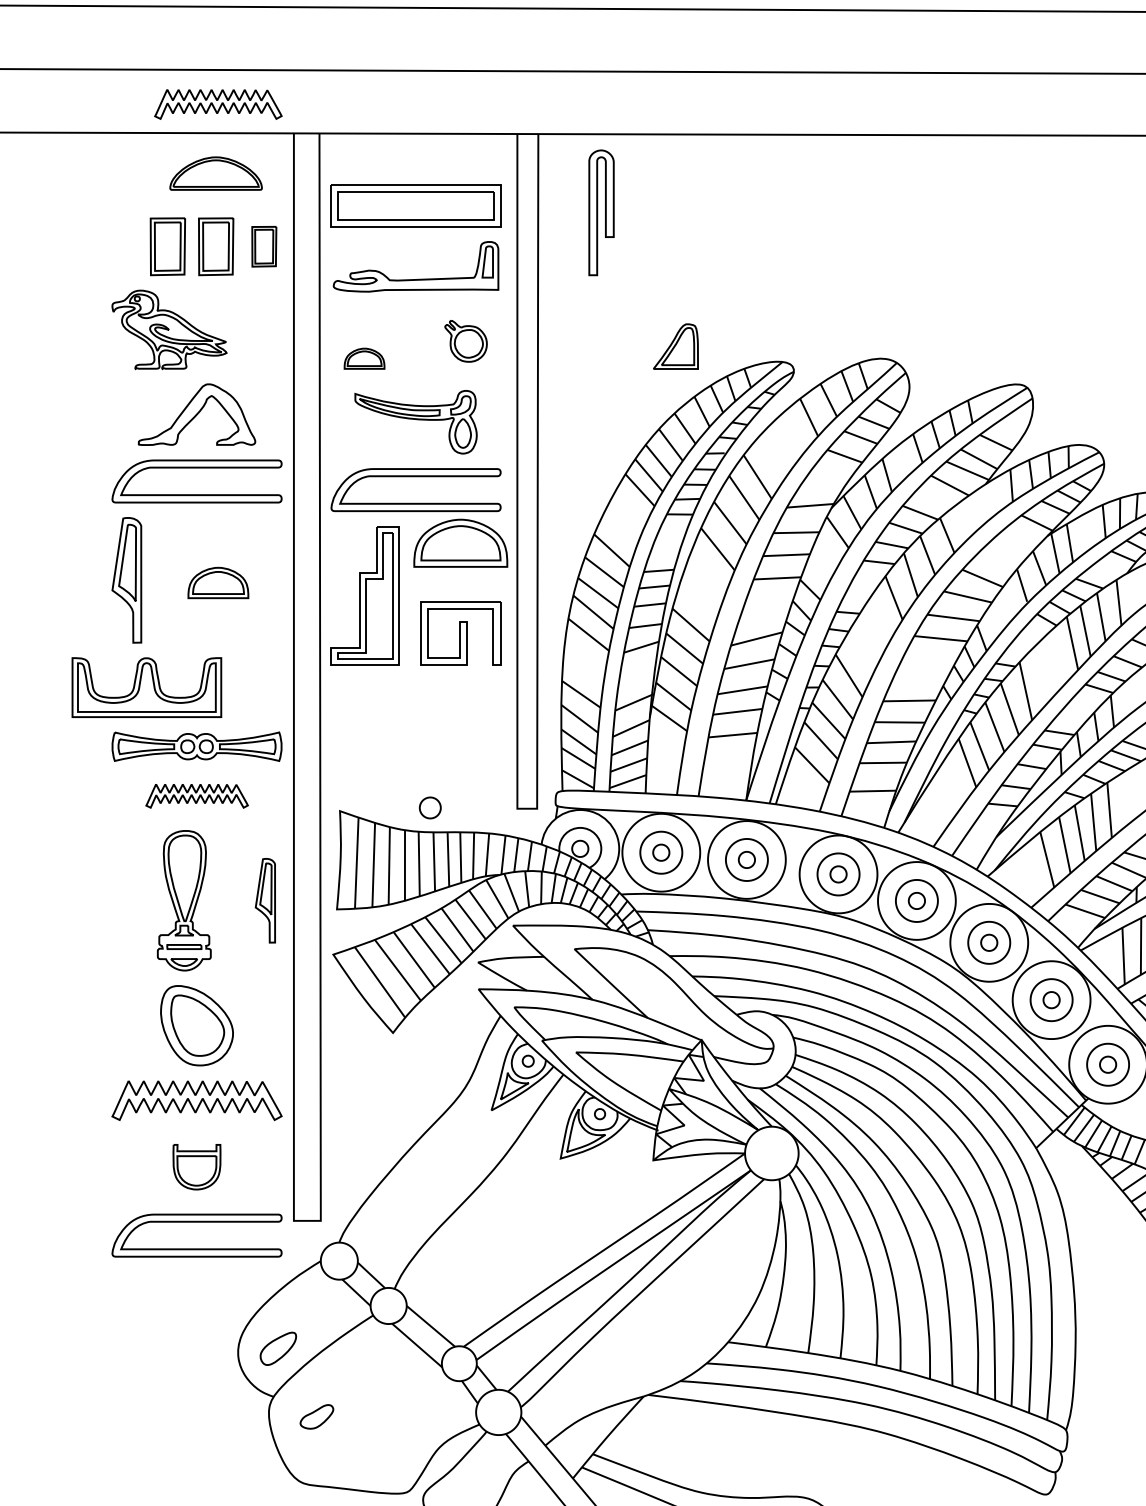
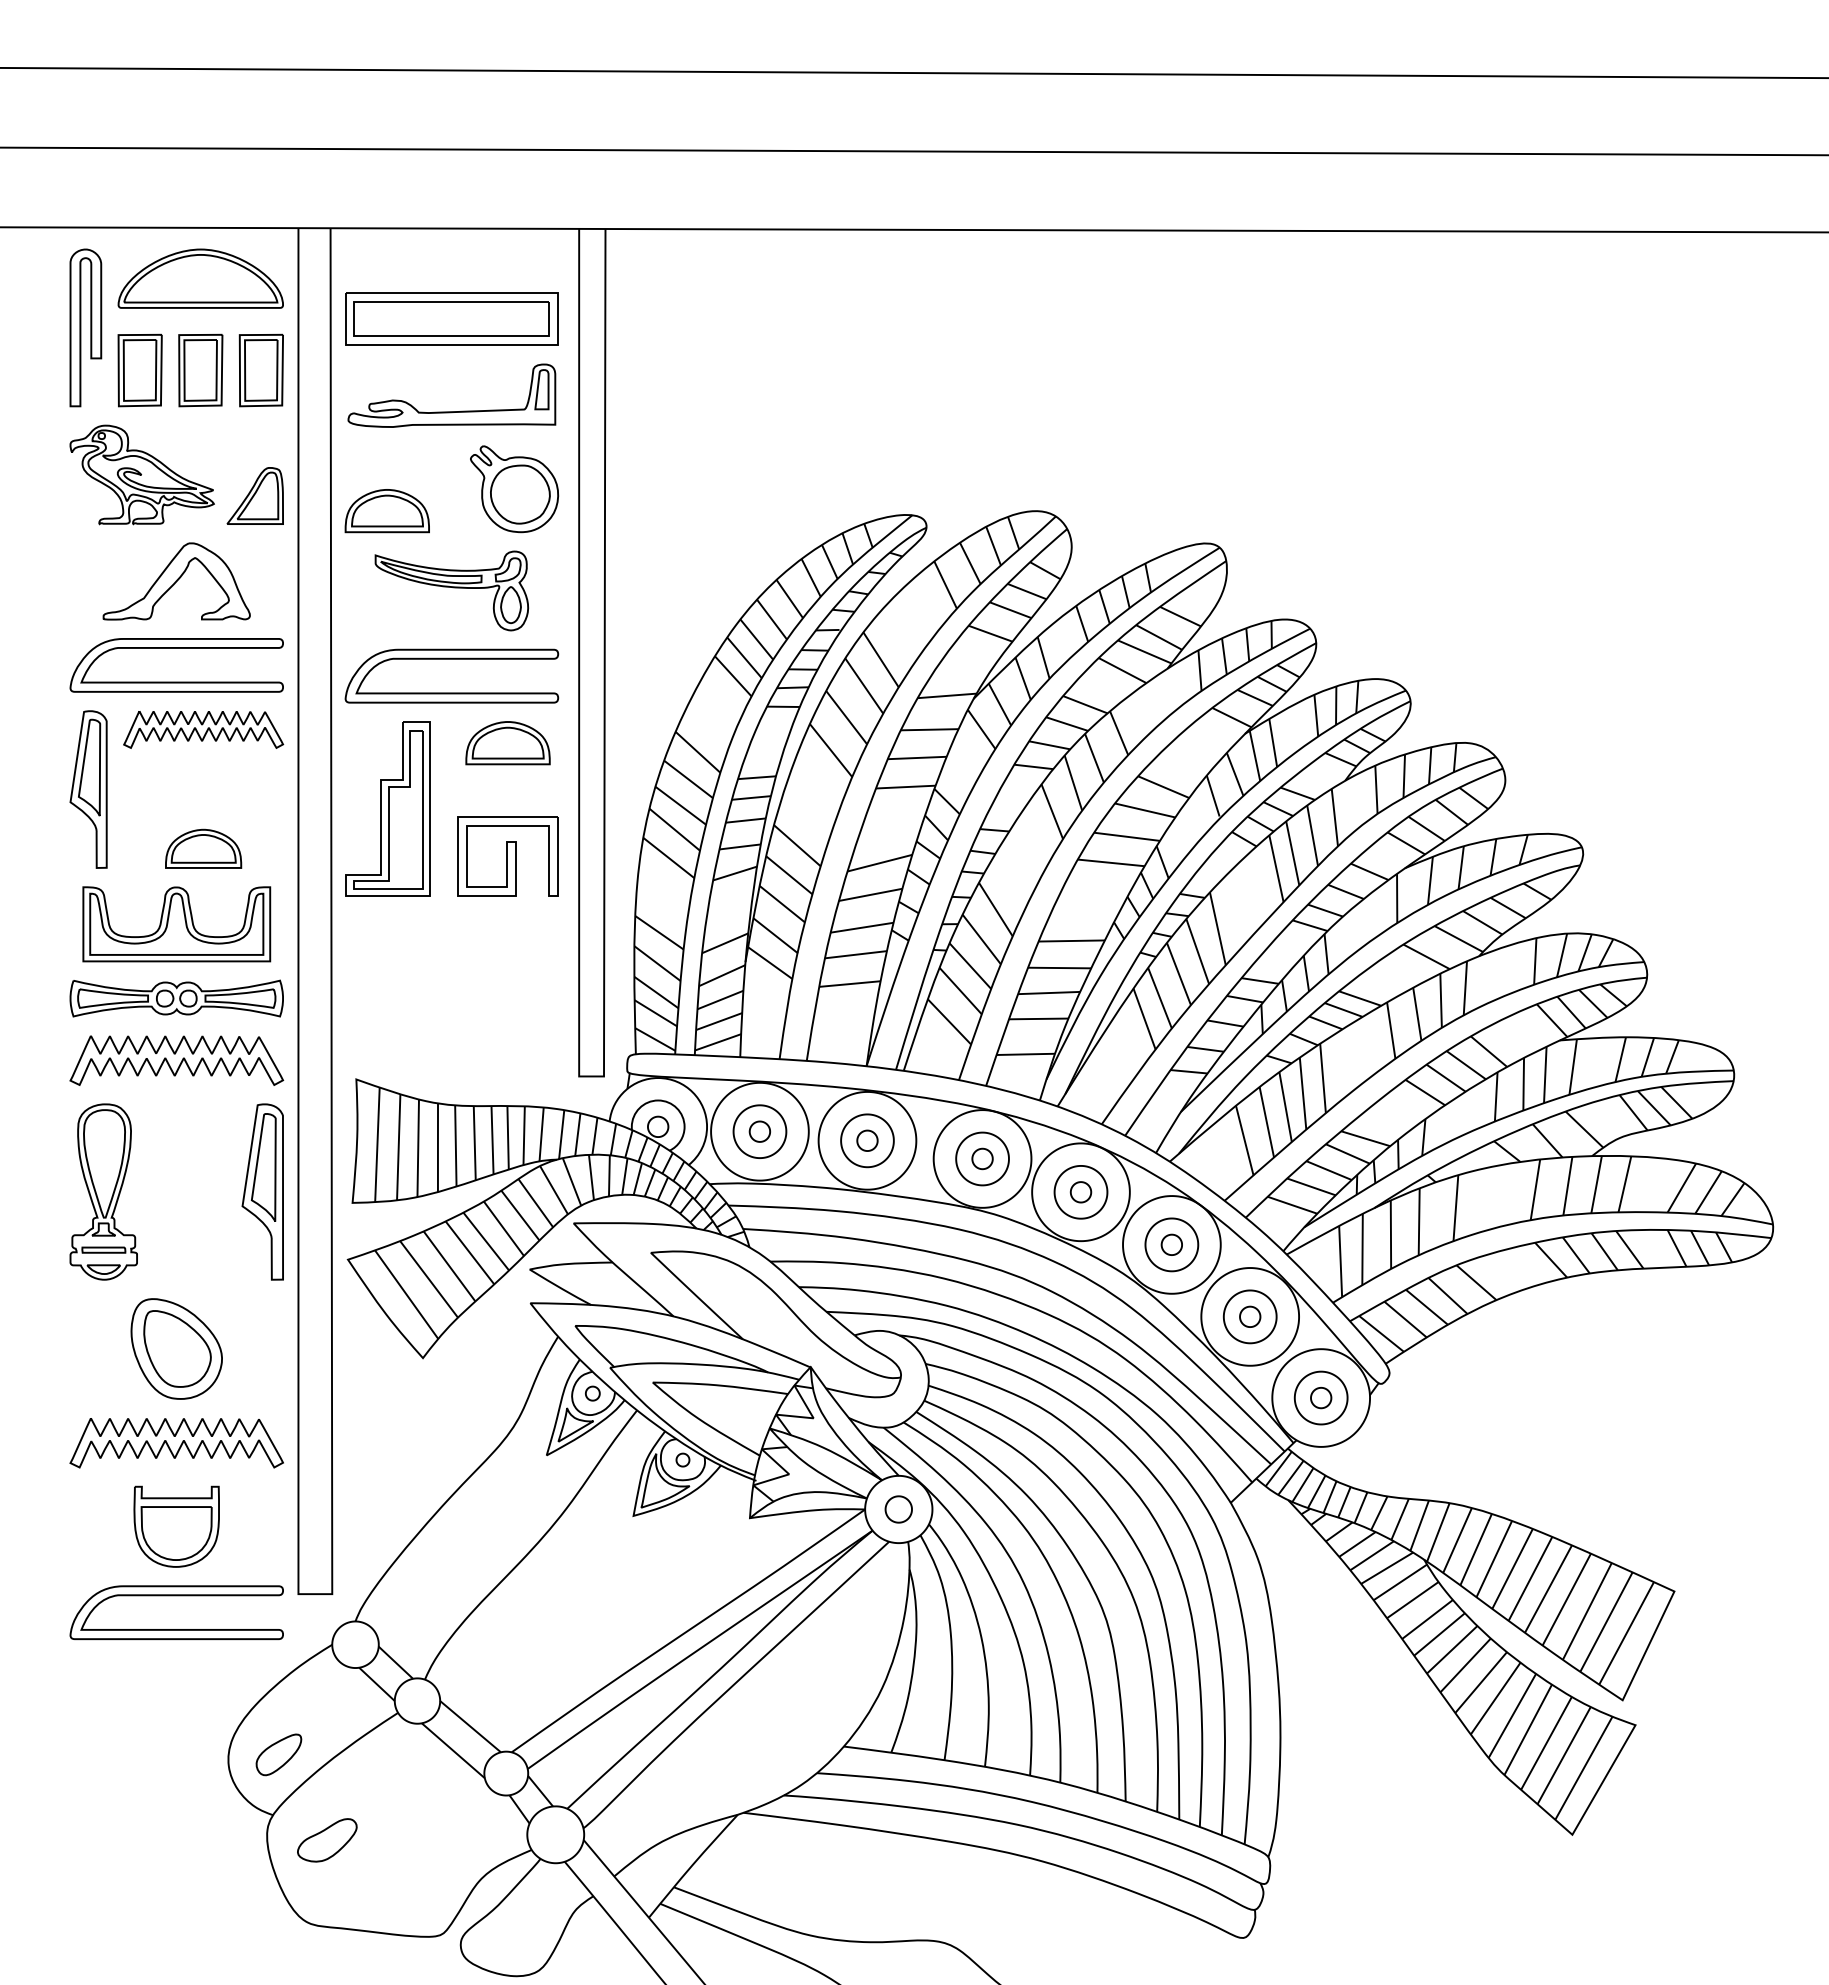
part: (218, 104) -> (203, 729), moved
part: (215, 173) -> (200, 278), size x1.43
part: (601, 212) -> (85, 327), moved
part: (263, 246) -> (260, 370), size x1.43
part: (465, 341) -> (514, 489), size x1.67
part: (675, 346) -> (254, 495), moved
part: (364, 358) -> (386, 511), size x1.67
part: (460, 543) -> (507, 743), size x0.71
part: (218, 582) -> (203, 848), moved
part: (146, 687) -> (176, 924), moved
part: (196, 796) -> (176, 1060), size x1.67
part: (430, 807) -> (898, 1509), moved
part: (184, 900) -> (103, 1191), moved
part: (265, 900) -> (262, 1191), size x1.67
part: (196, 1167) -> (176, 1526), size x1.43
part: (317, 1416) -> (327, 1840), size x1.43

